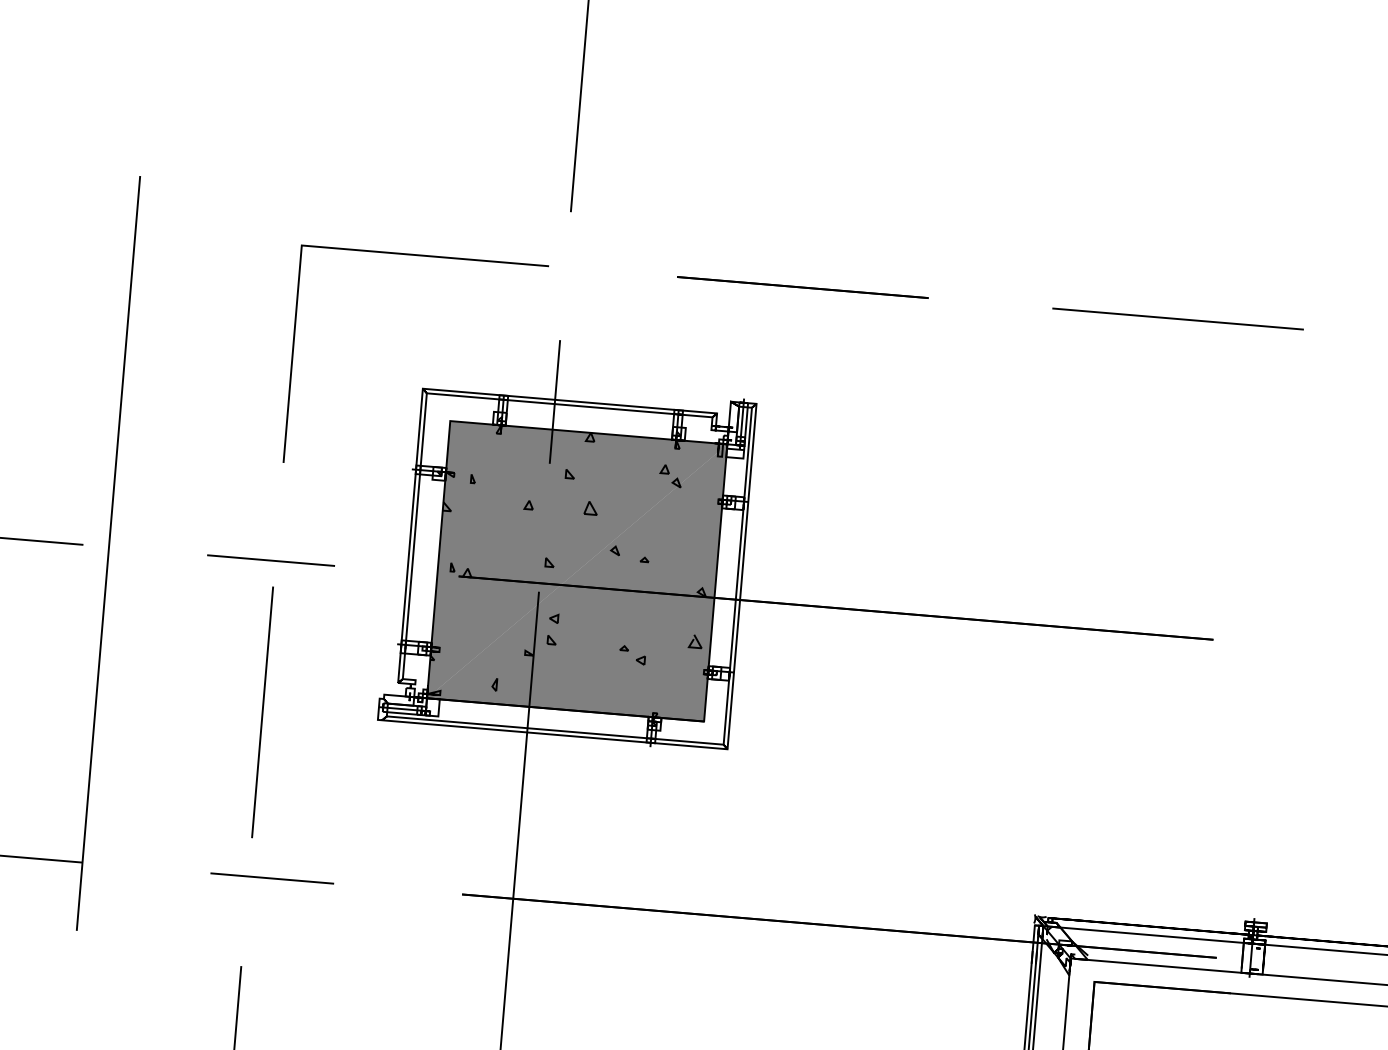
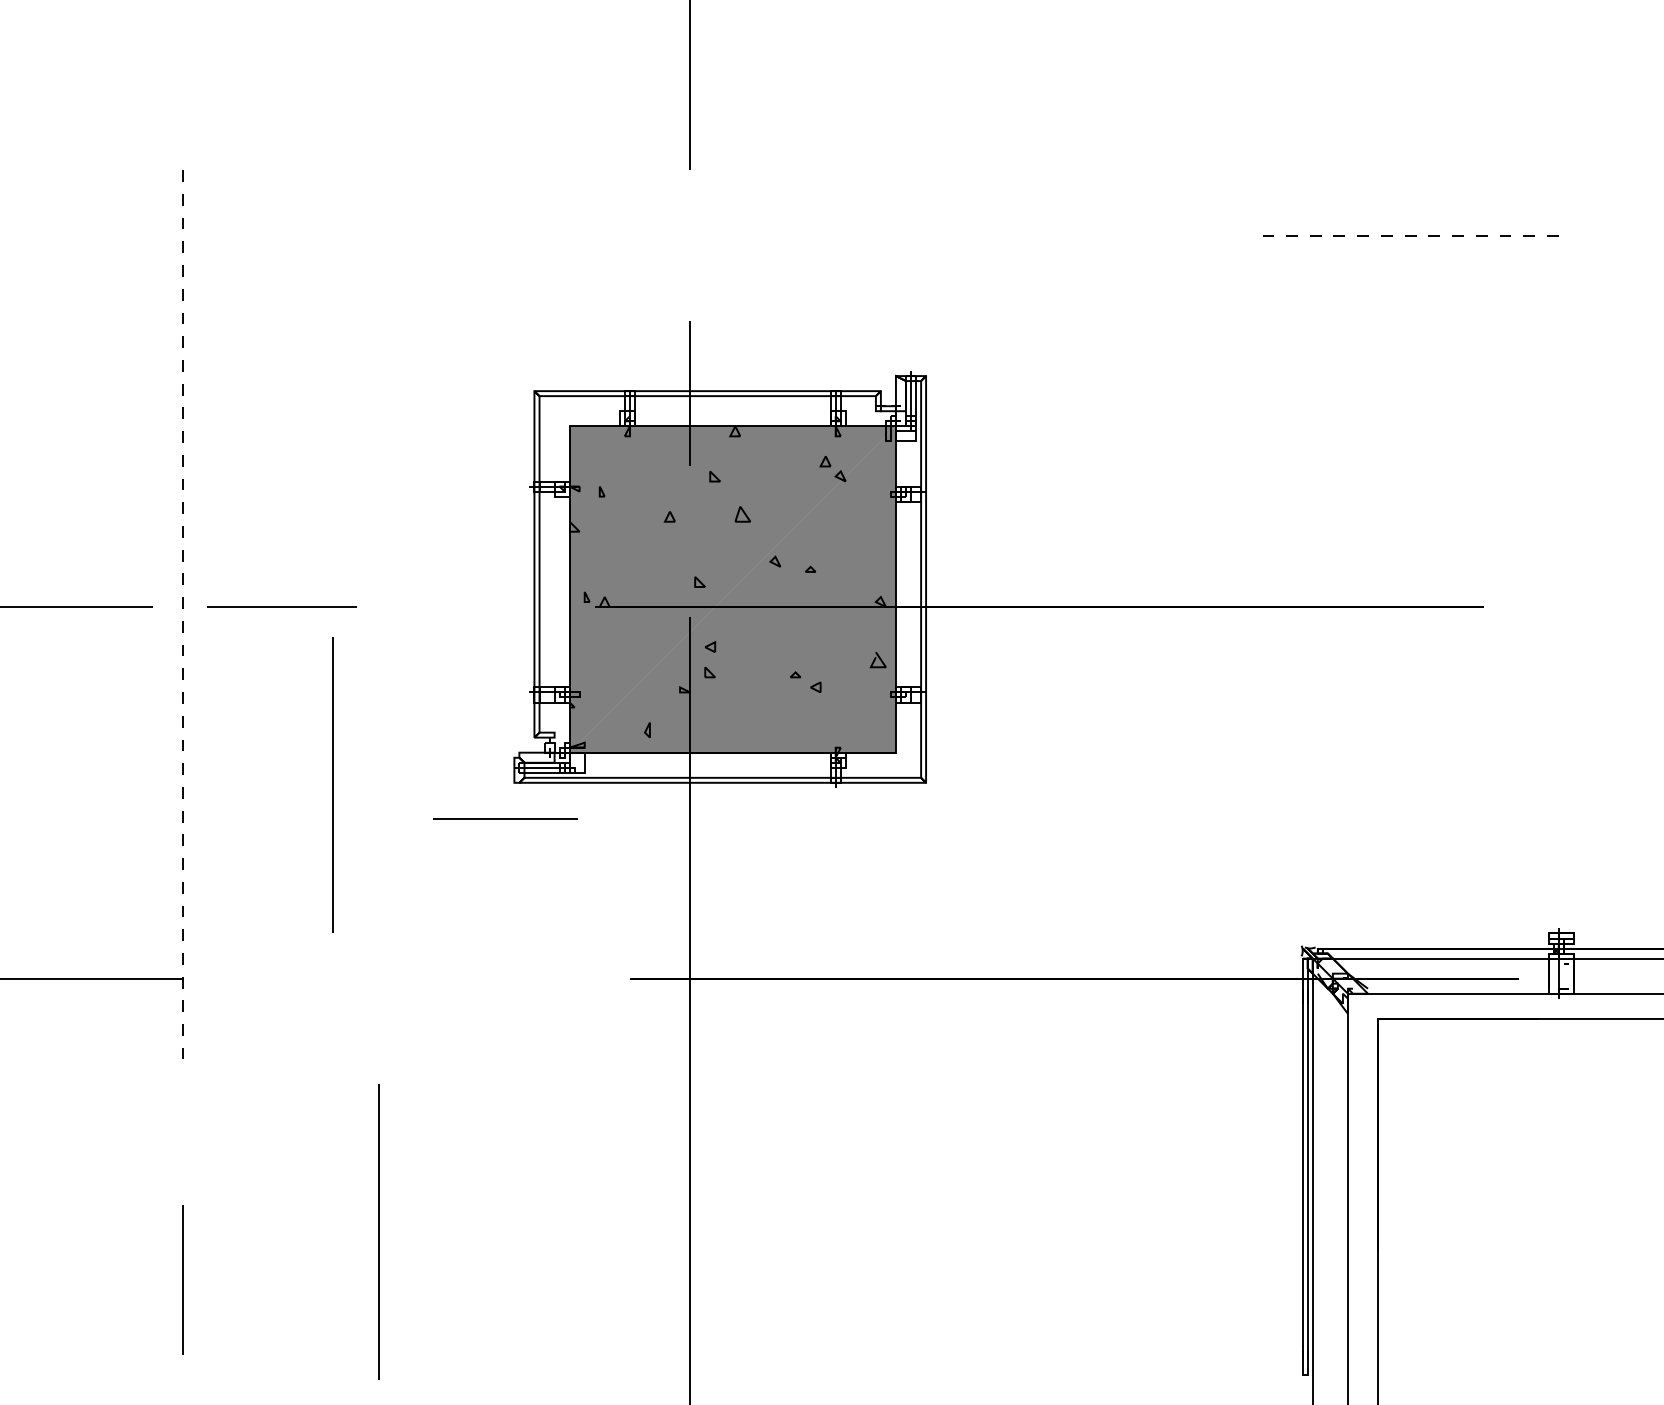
line: (424, 256) -> (523, 236), removed
line: (802, 287) -> (968, 235), removed
line: (1177, 319) -> (1410, 235), solid -> dashed
line: (108, 554) -> (182, 615), solid -> dashed
line: (270, 560) -> (281, 606), moved
line: (262, 711) -> (332, 784), moved
line: (272, 878) -> (505, 818), moved

